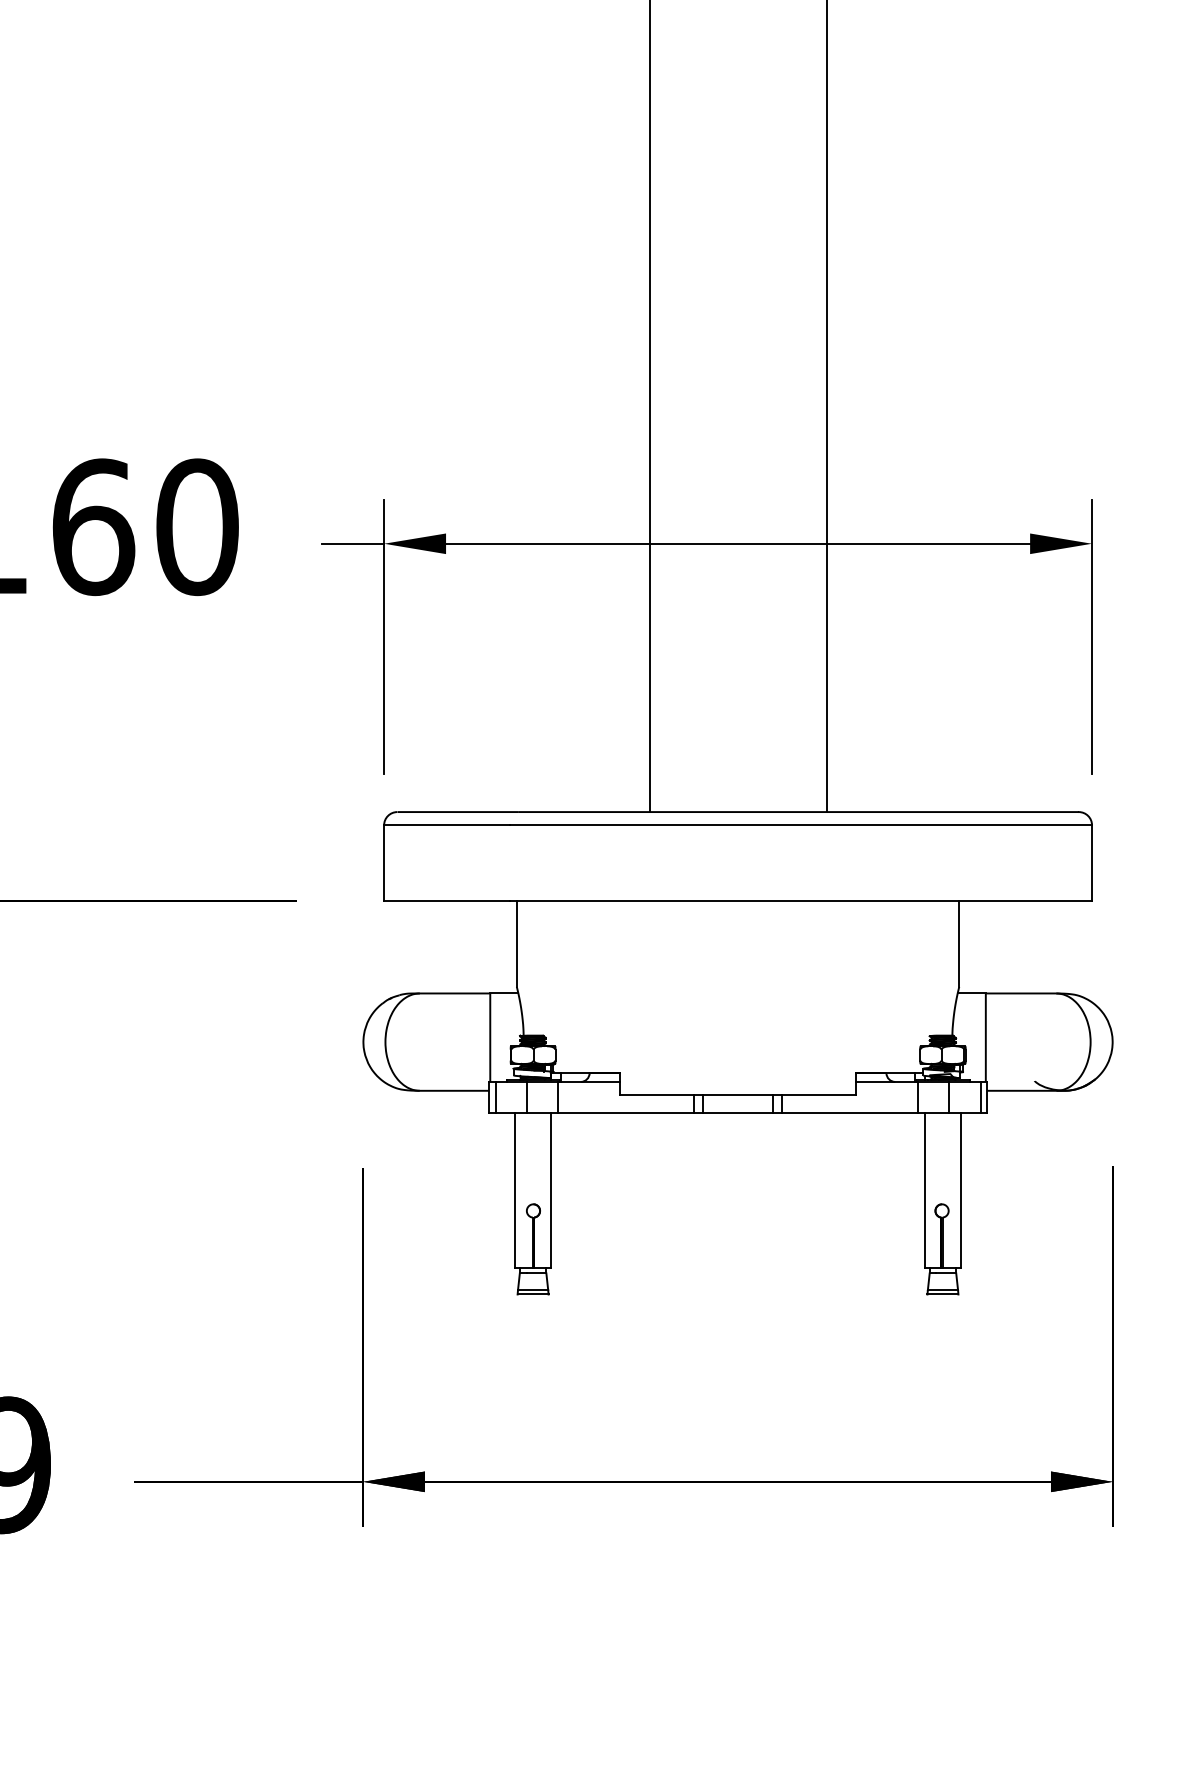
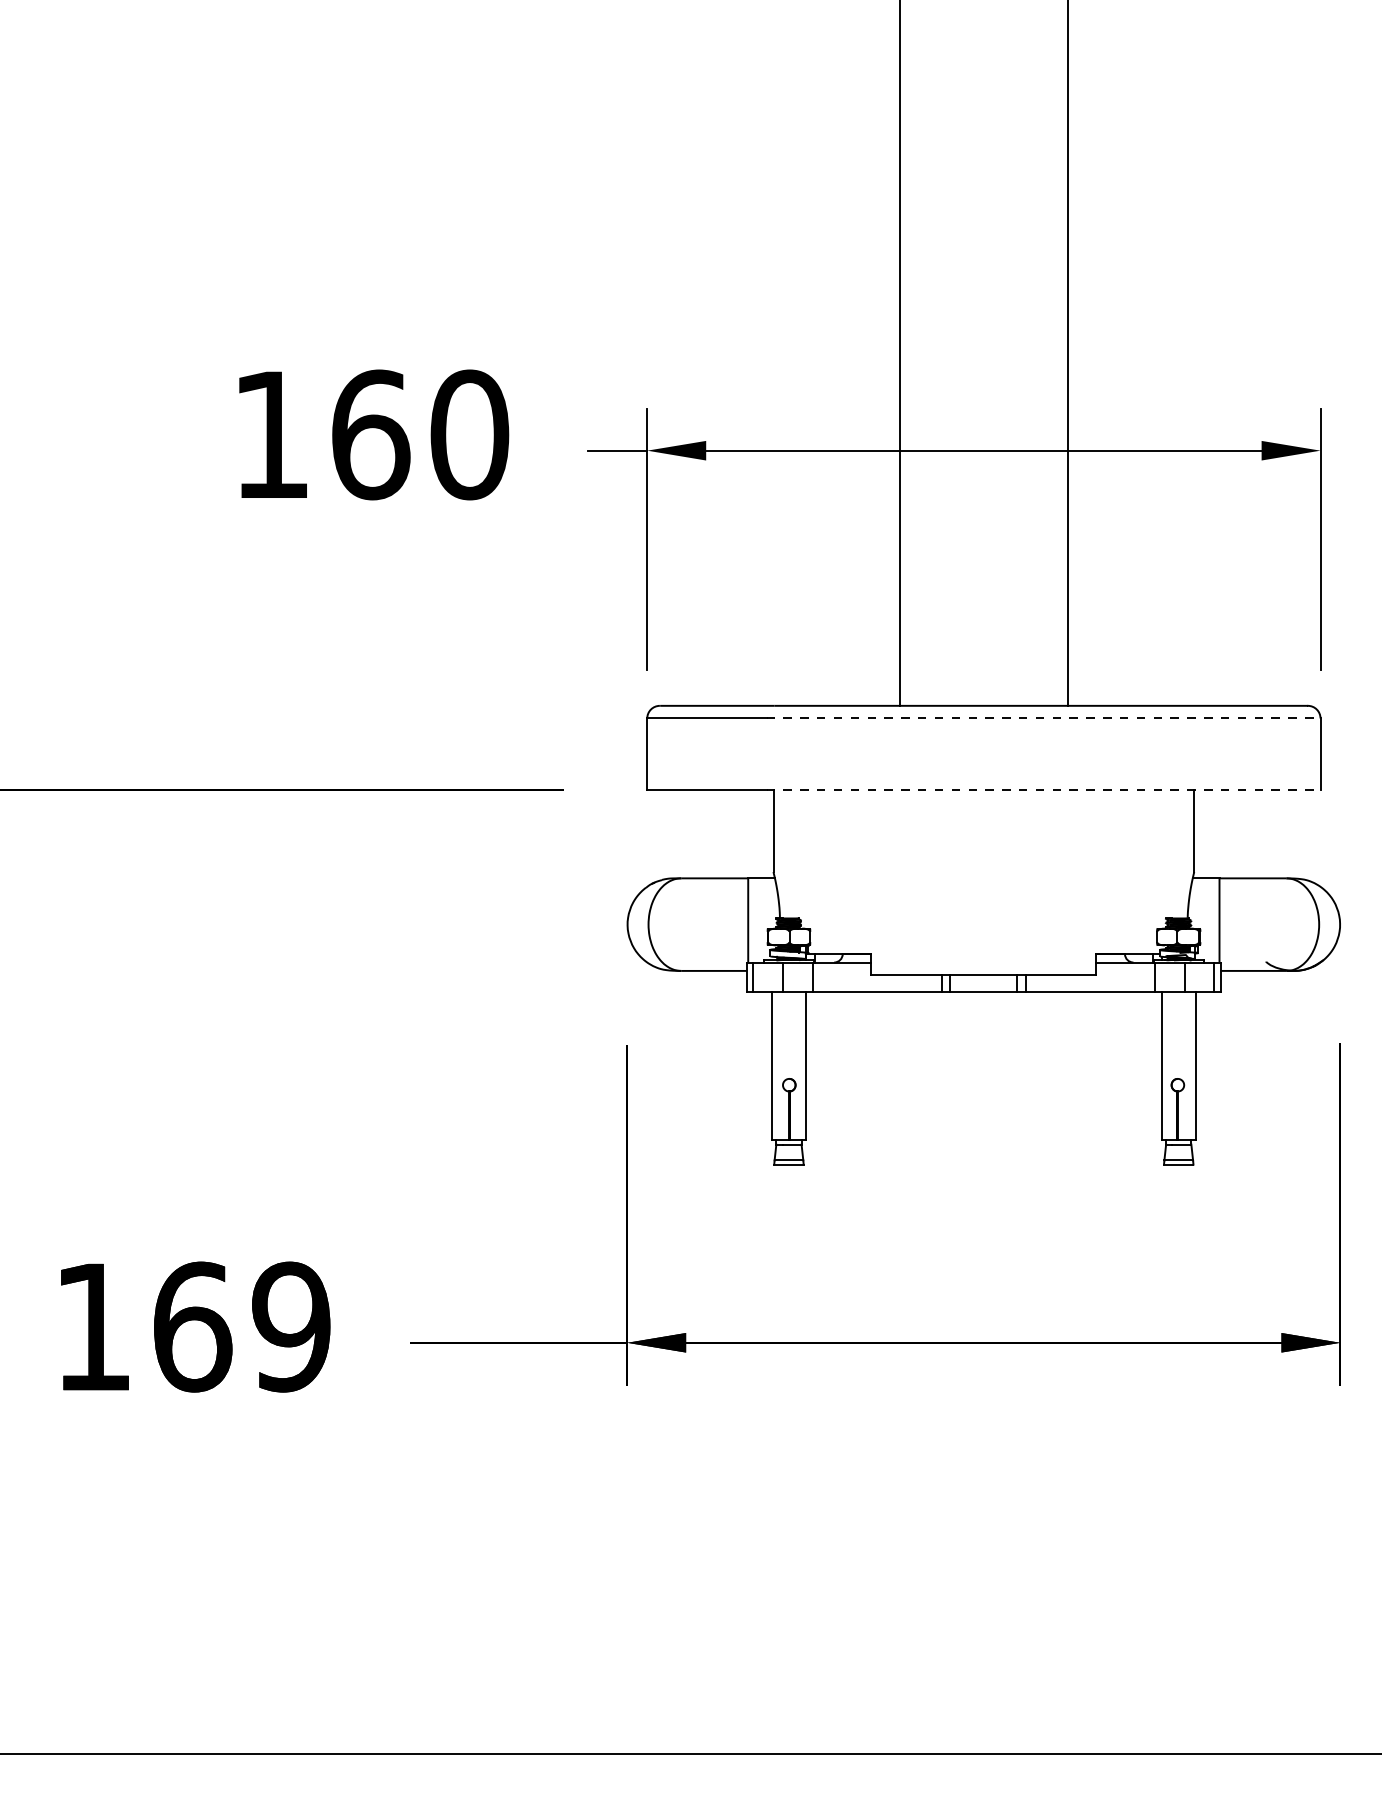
line: (801, 825) -> (1044, 718), solid -> dashed
line: (801, 901) -> (1044, 790), solid -> dashed

